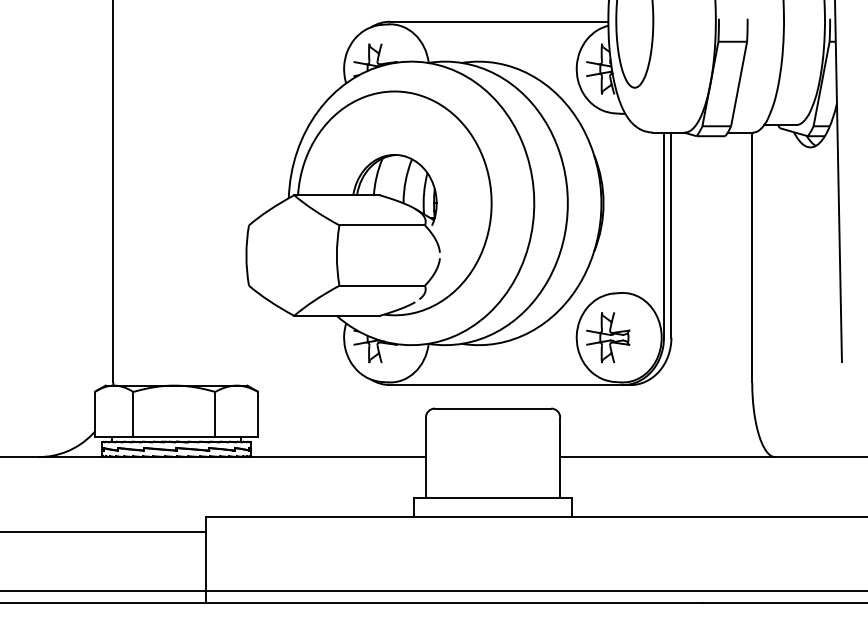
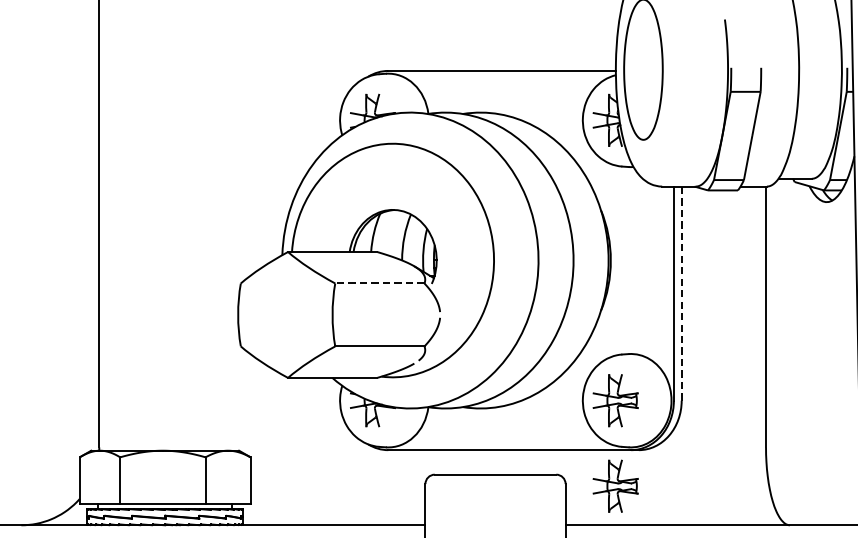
line: (382, 225) -> (380, 283), solid -> dashed
line: (671, 235) -> (681, 294), solid -> dashed
part: (608, 419) -> (616, 486), added

